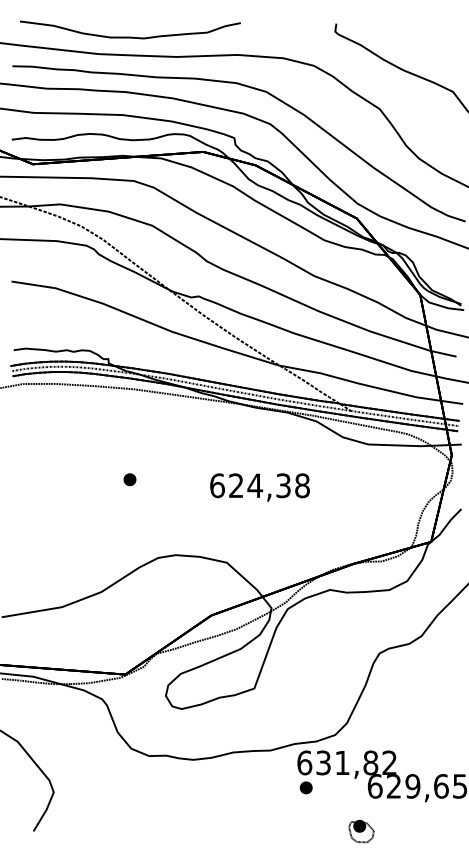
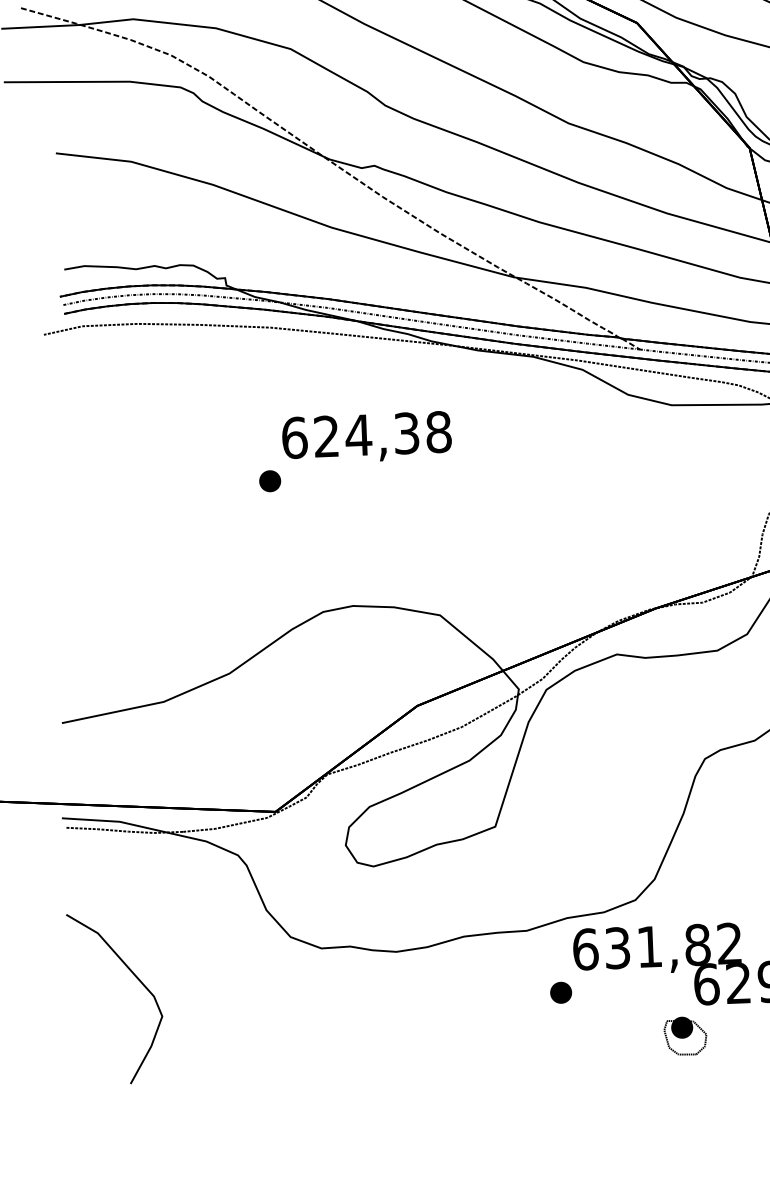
text: (259, 487) -> (366, 437), moved
part: (305, 787) -> (559, 992), moved
part: (361, 831) -> (685, 1036), moved

